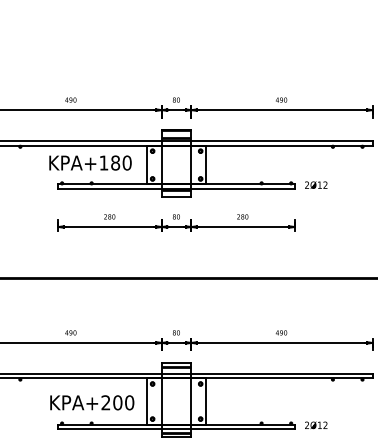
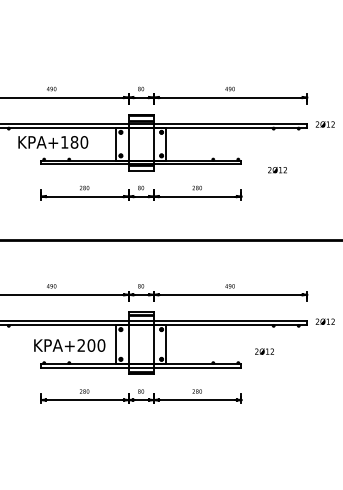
text: (90, 163) -> (53, 142), moved
text: (316, 185) -> (277, 170), moved
text: (316, 425) -> (264, 351), moved

